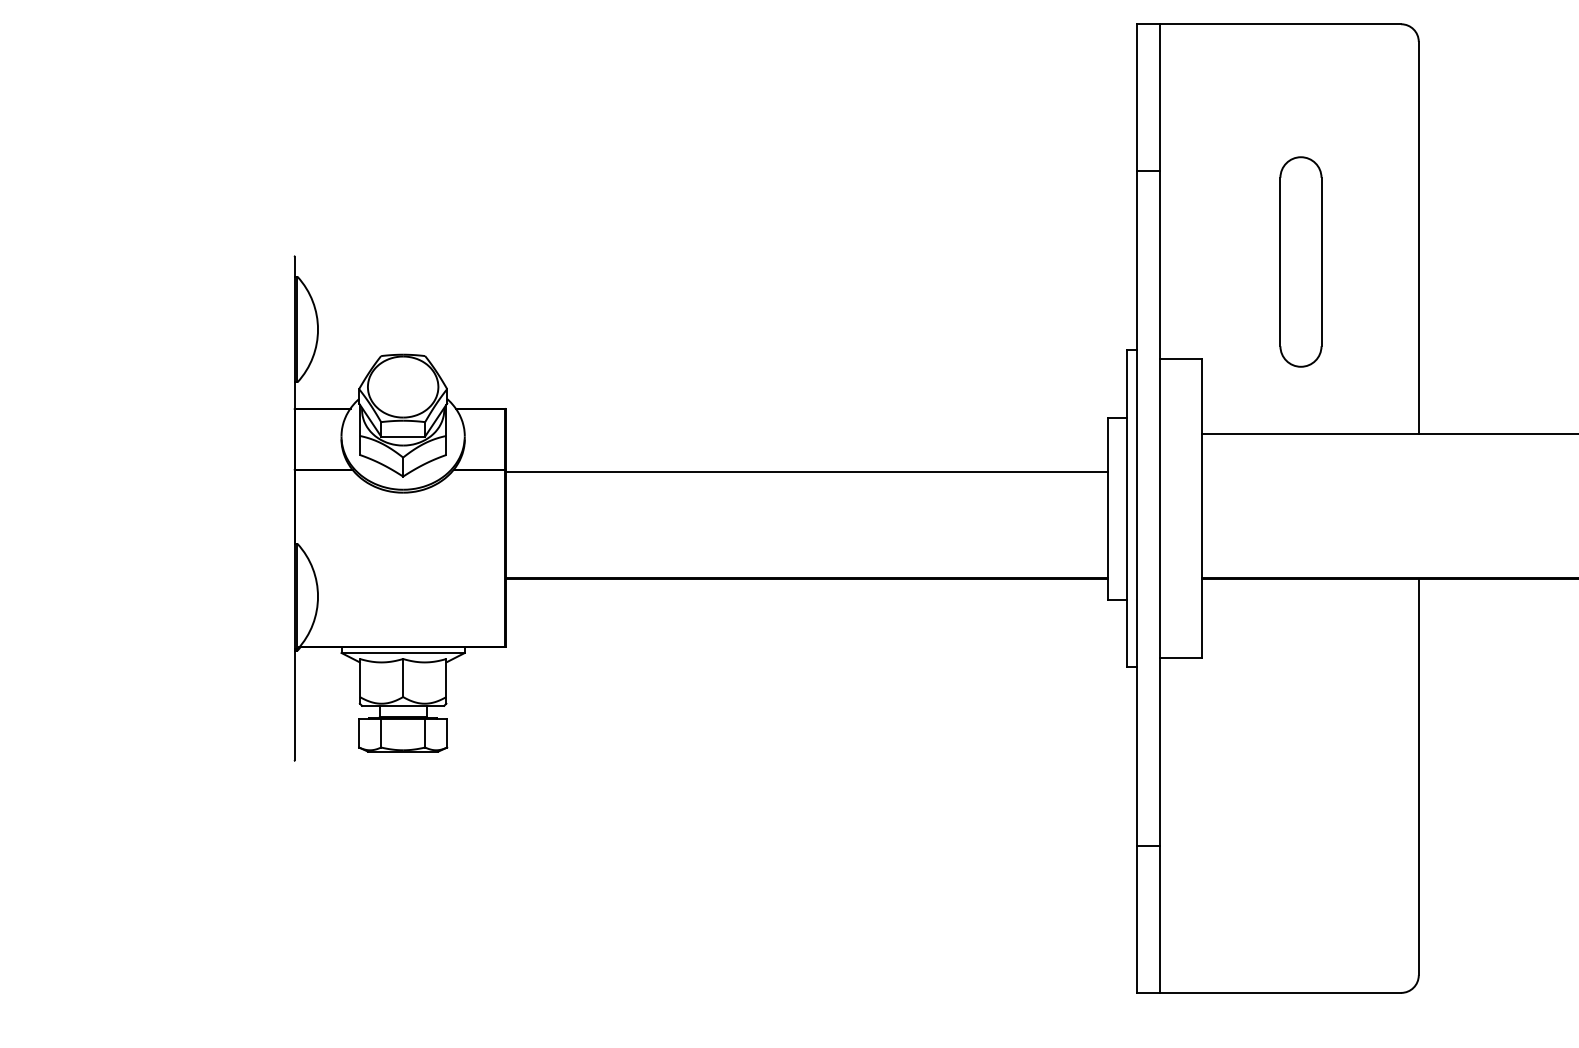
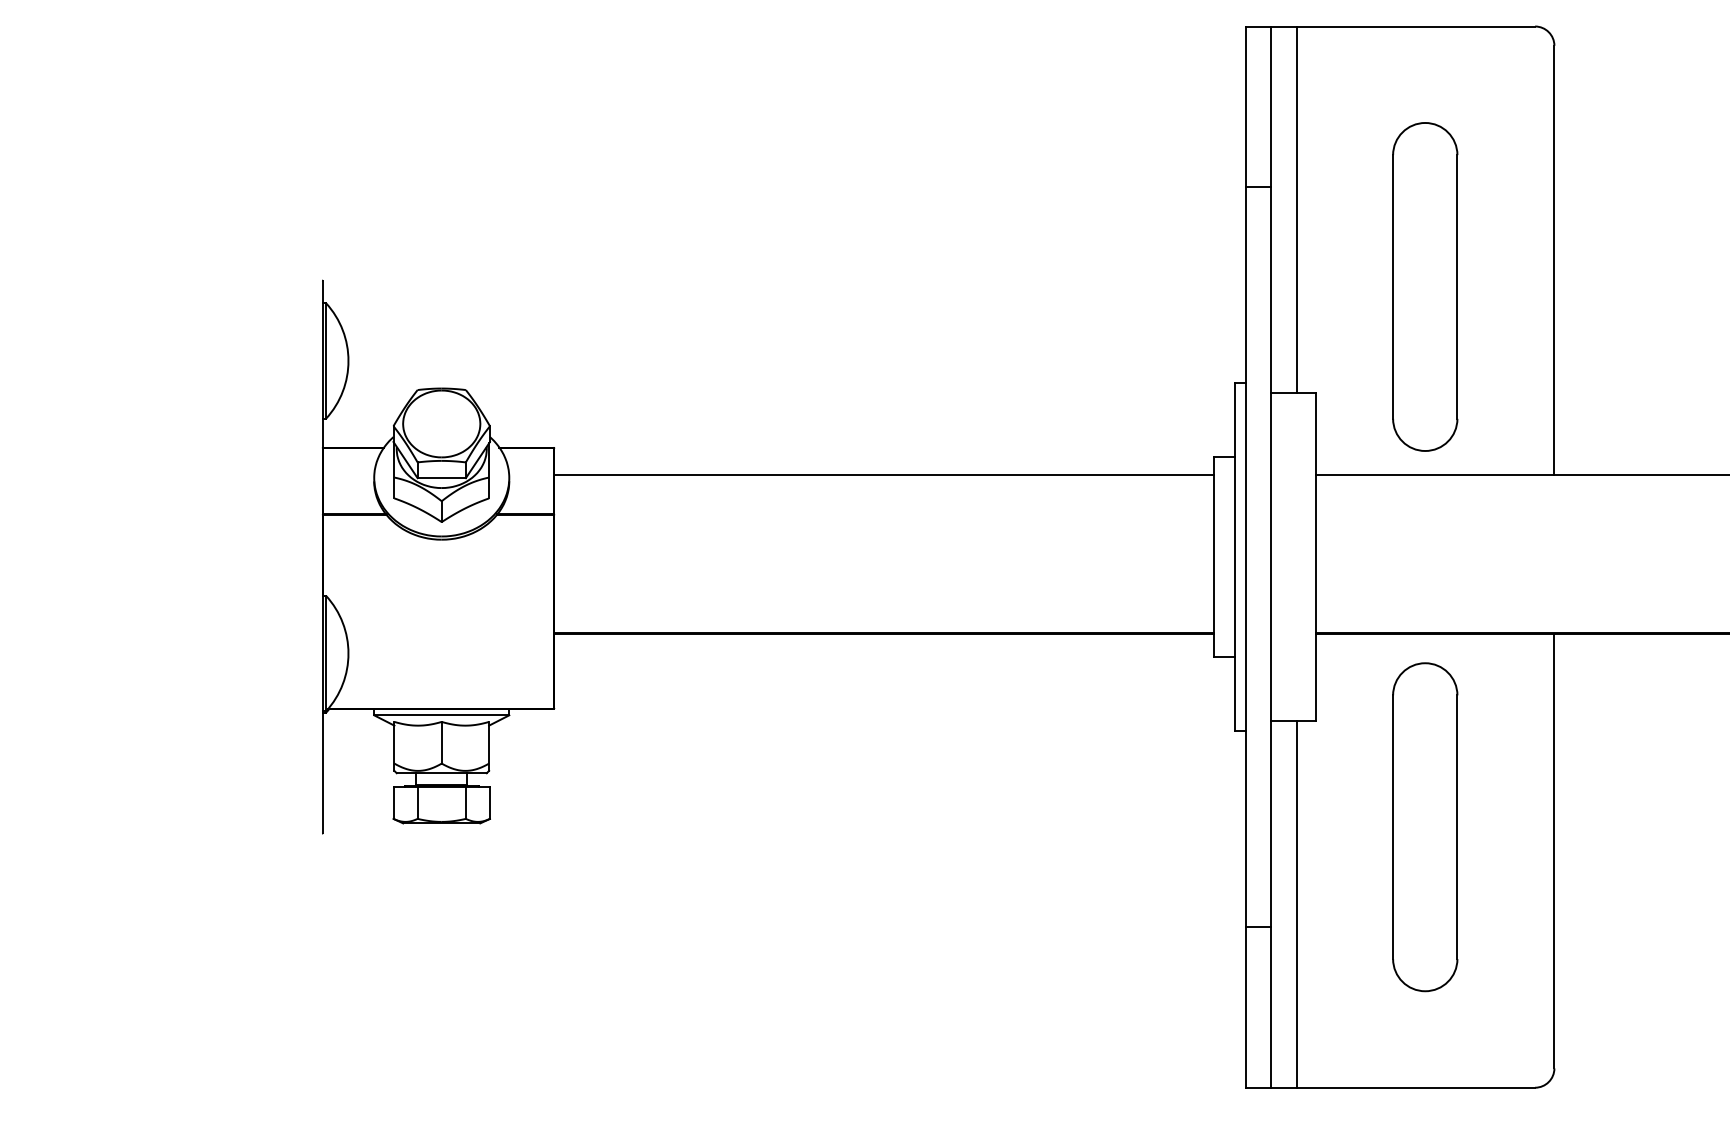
line: (1184, 191) -> (1297, 209), added
part: (1301, 261) -> (1425, 286), size x1.43
line: (806, 472) -> (883, 475), moved
part: (1301, 755) -> (1425, 827), added
line: (1184, 825) -> (1297, 904), added

